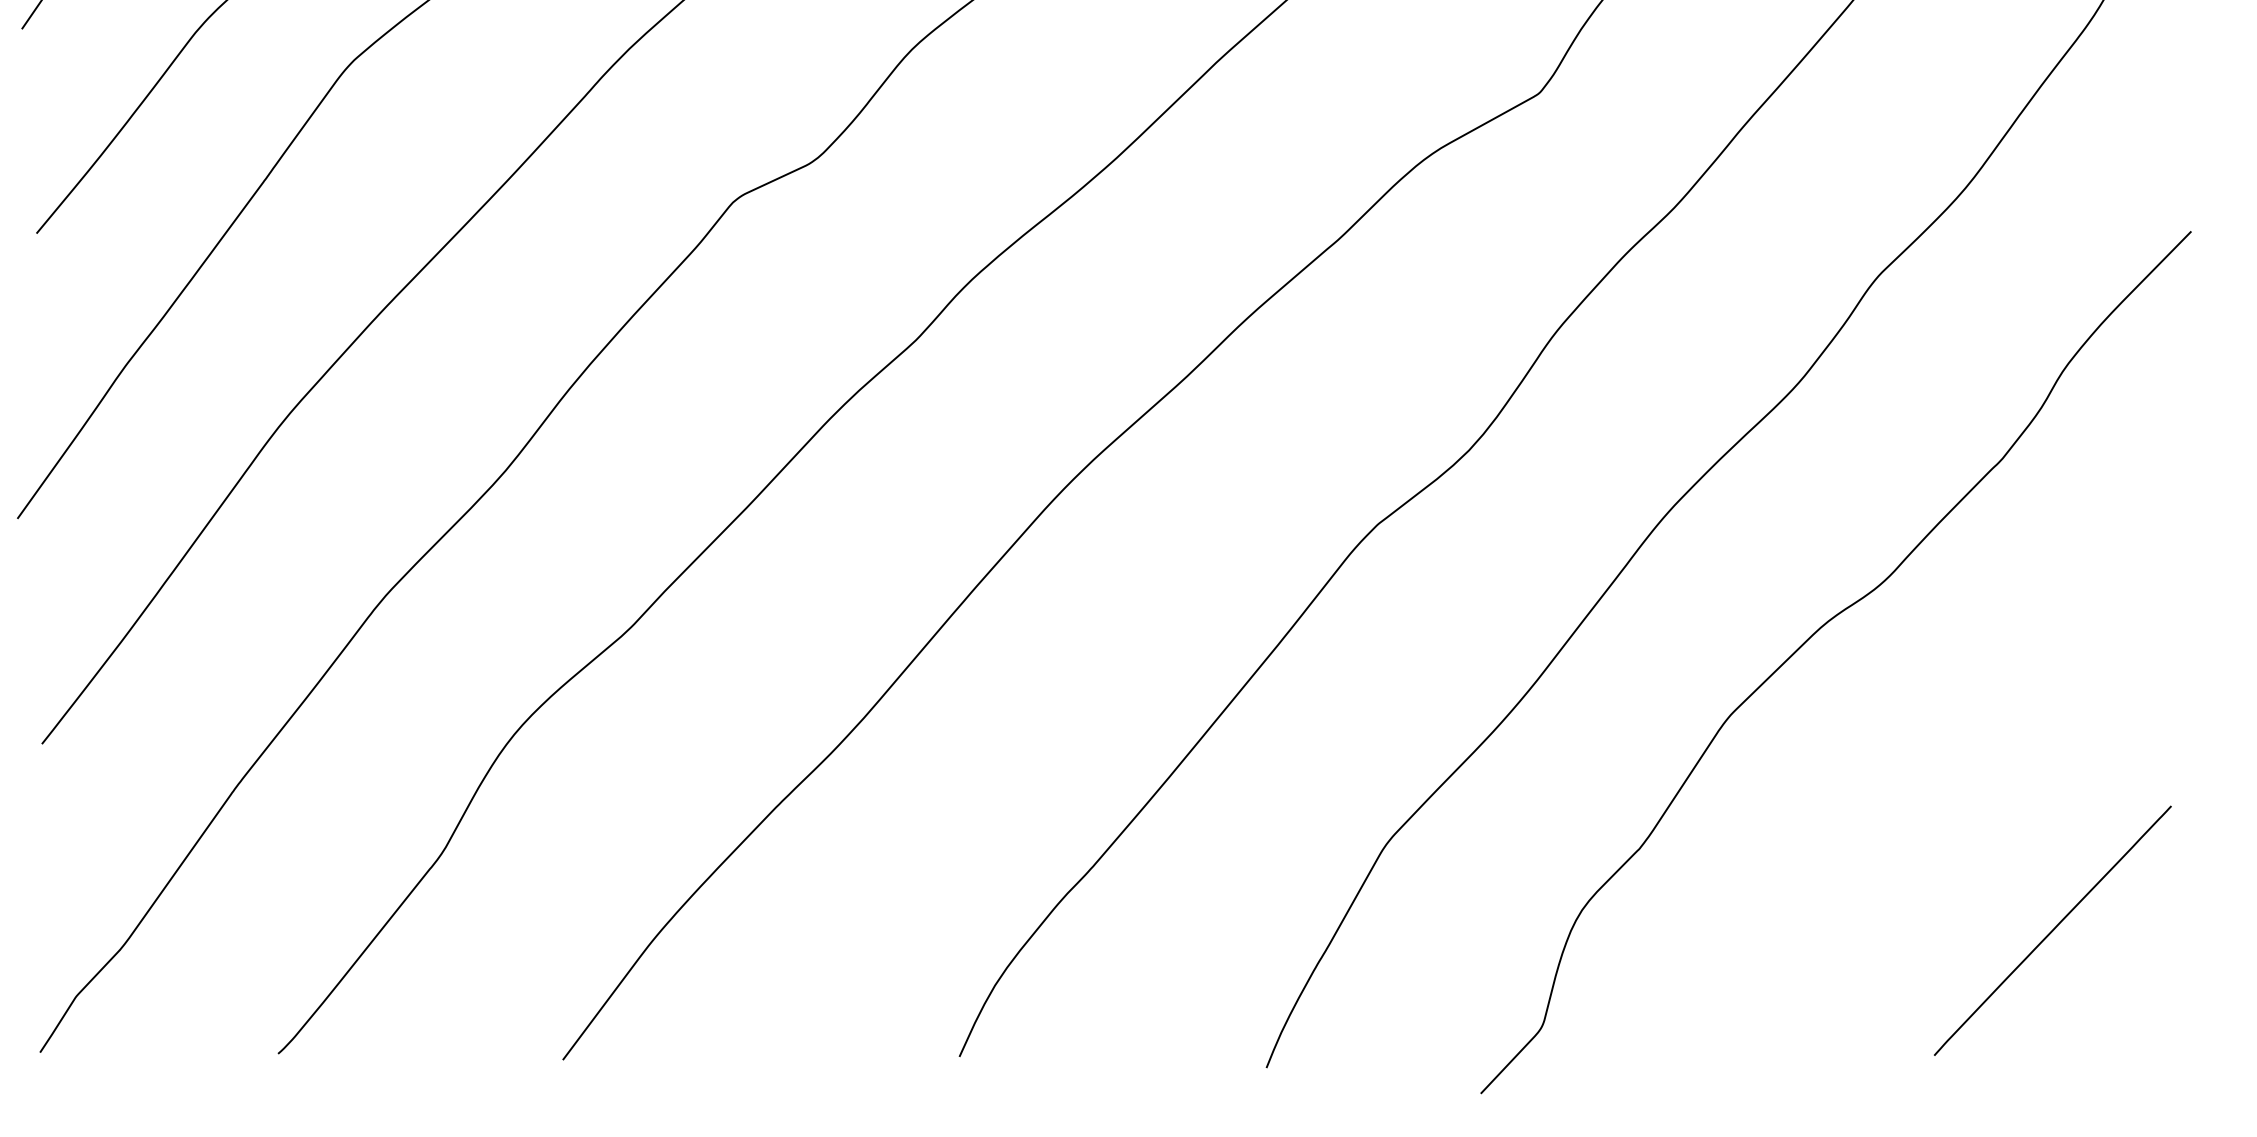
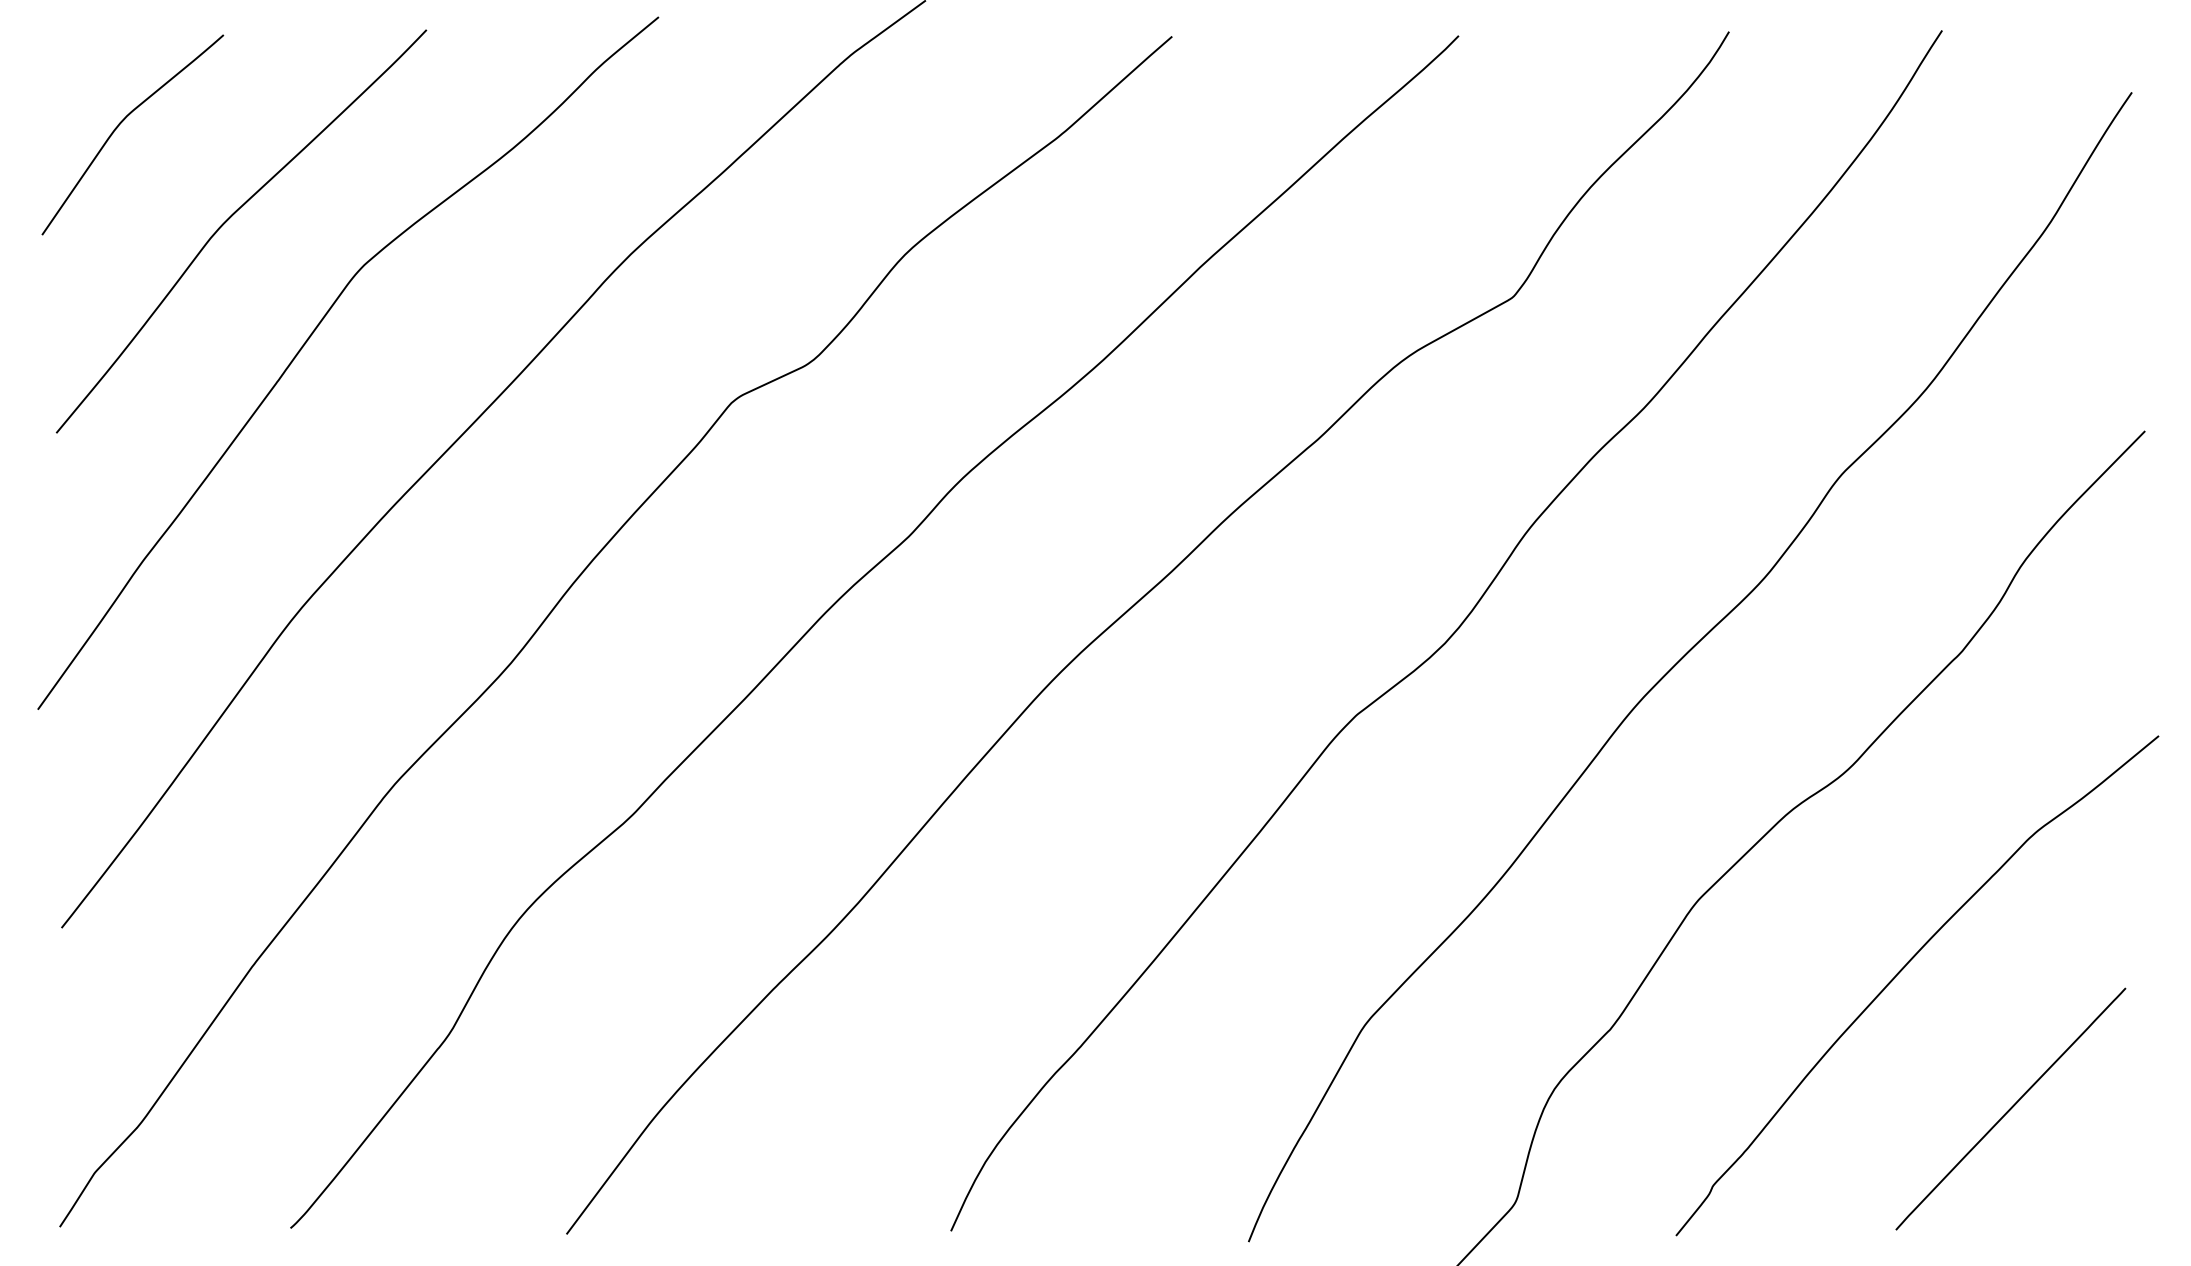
curve: (1941, 787) -> (1902, 970), added

